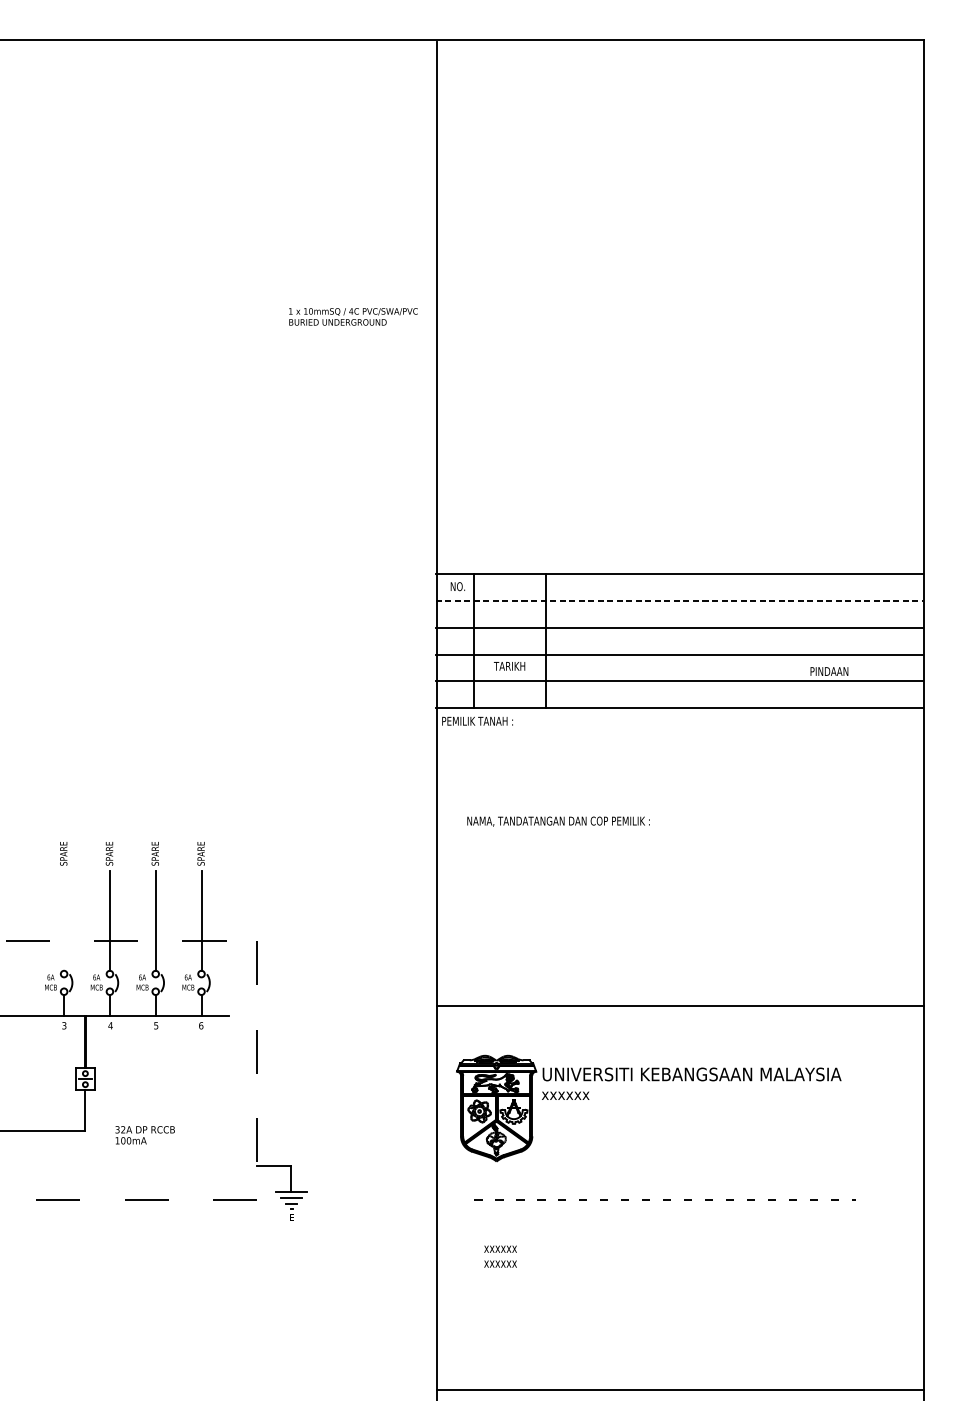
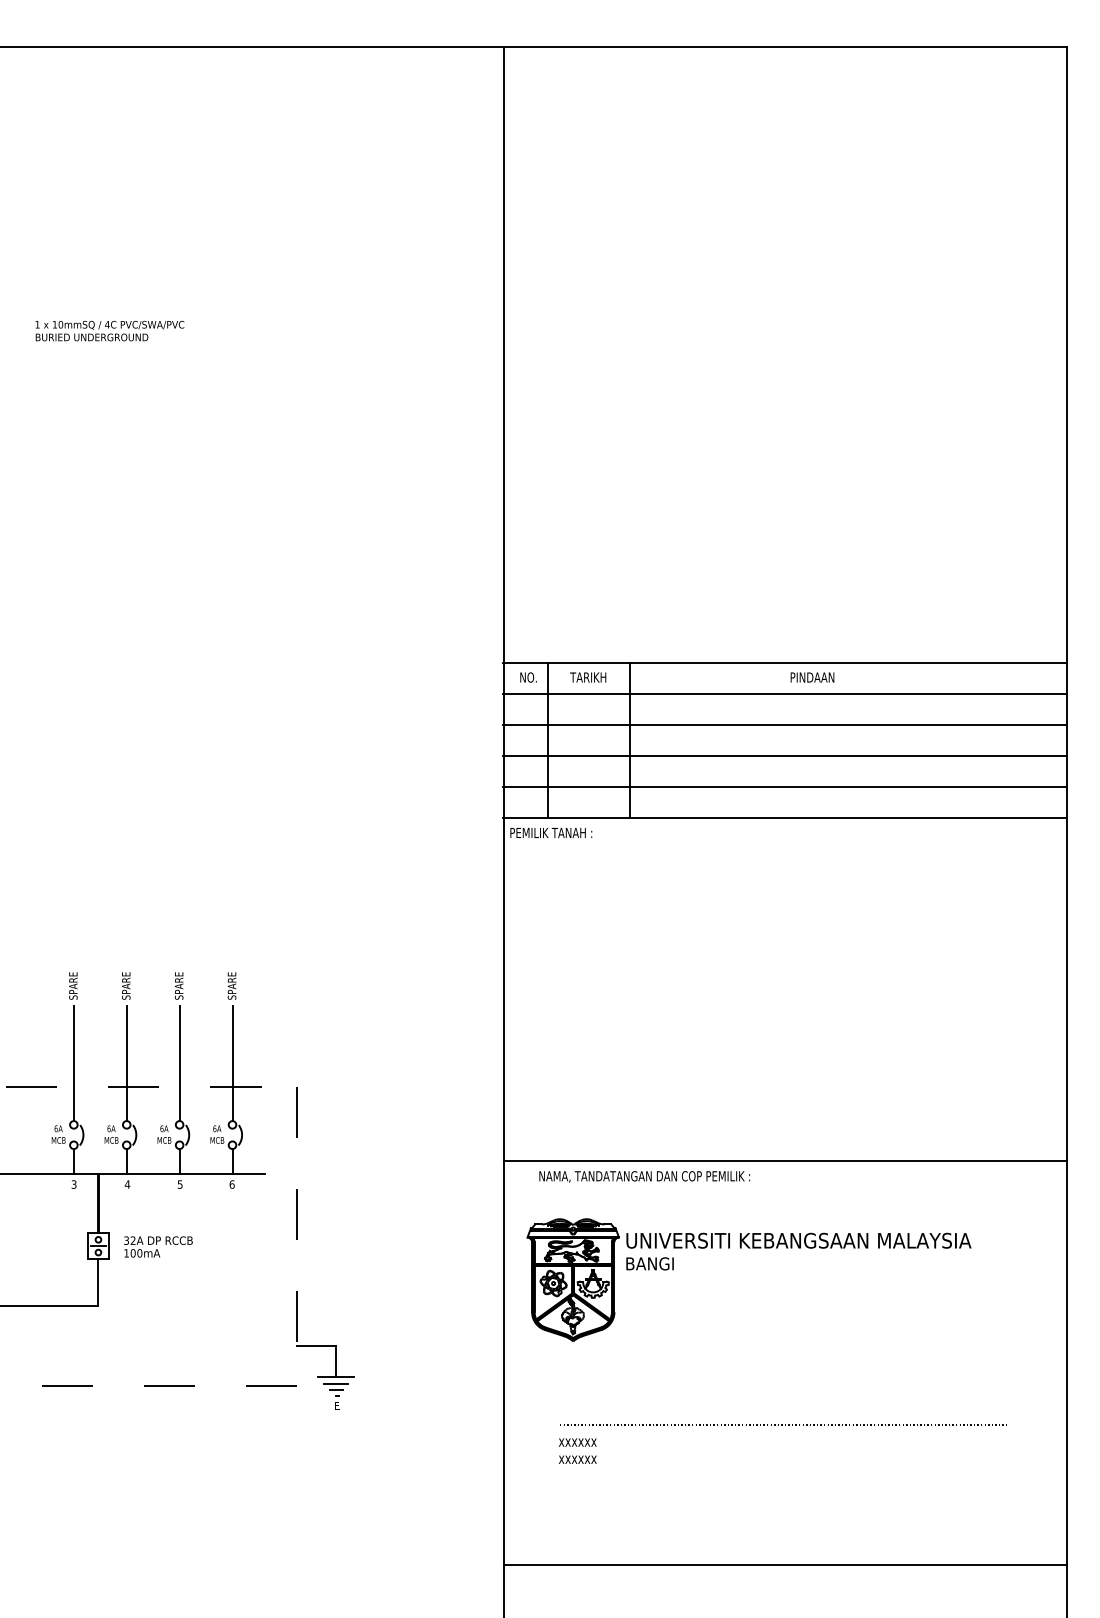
text: (353, 316) -> (109, 330), moved
line: (679, 601) -> (784, 694), dashed -> solid
text: (509, 666) -> (588, 677), moved
text: (829, 671) -> (812, 677), moved
text: (558, 821) -> (644, 1176), moved
line: (63, 920) -> (73, 1063), added
text: (565, 1094) -> (652, 1263), xxxxxx -> BANGI
text: (145, 1134) -> (158, 1246), moved
line: (659, 1199) -> (782, 1424), moved
line: (679, 1389) -> (784, 1564), moved

